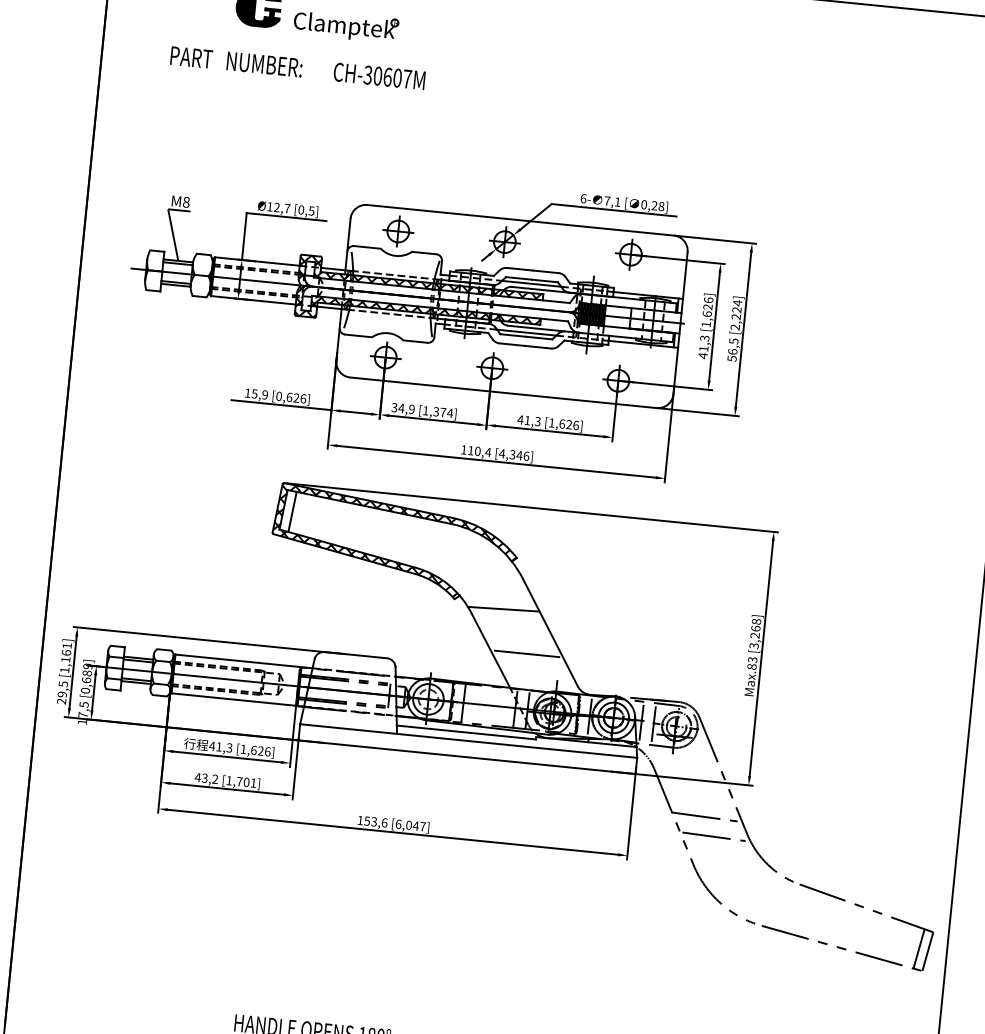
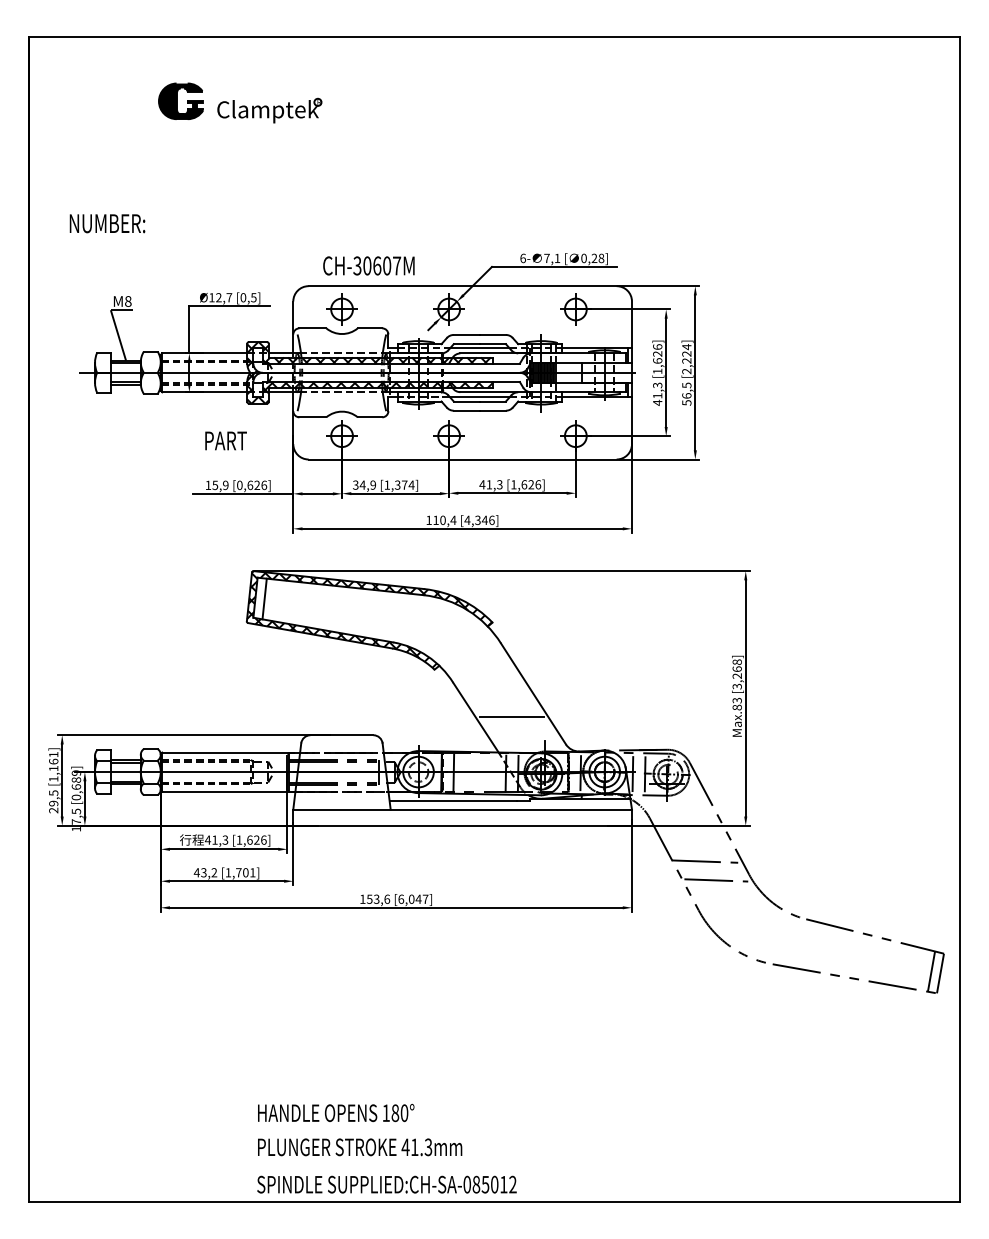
text: (191, 57) -> (225, 440), moved
text: (264, 64) -> (107, 223), moved
text: (379, 75) -> (368, 265), moved
line: (502, 608) -> (483, 674), removed

